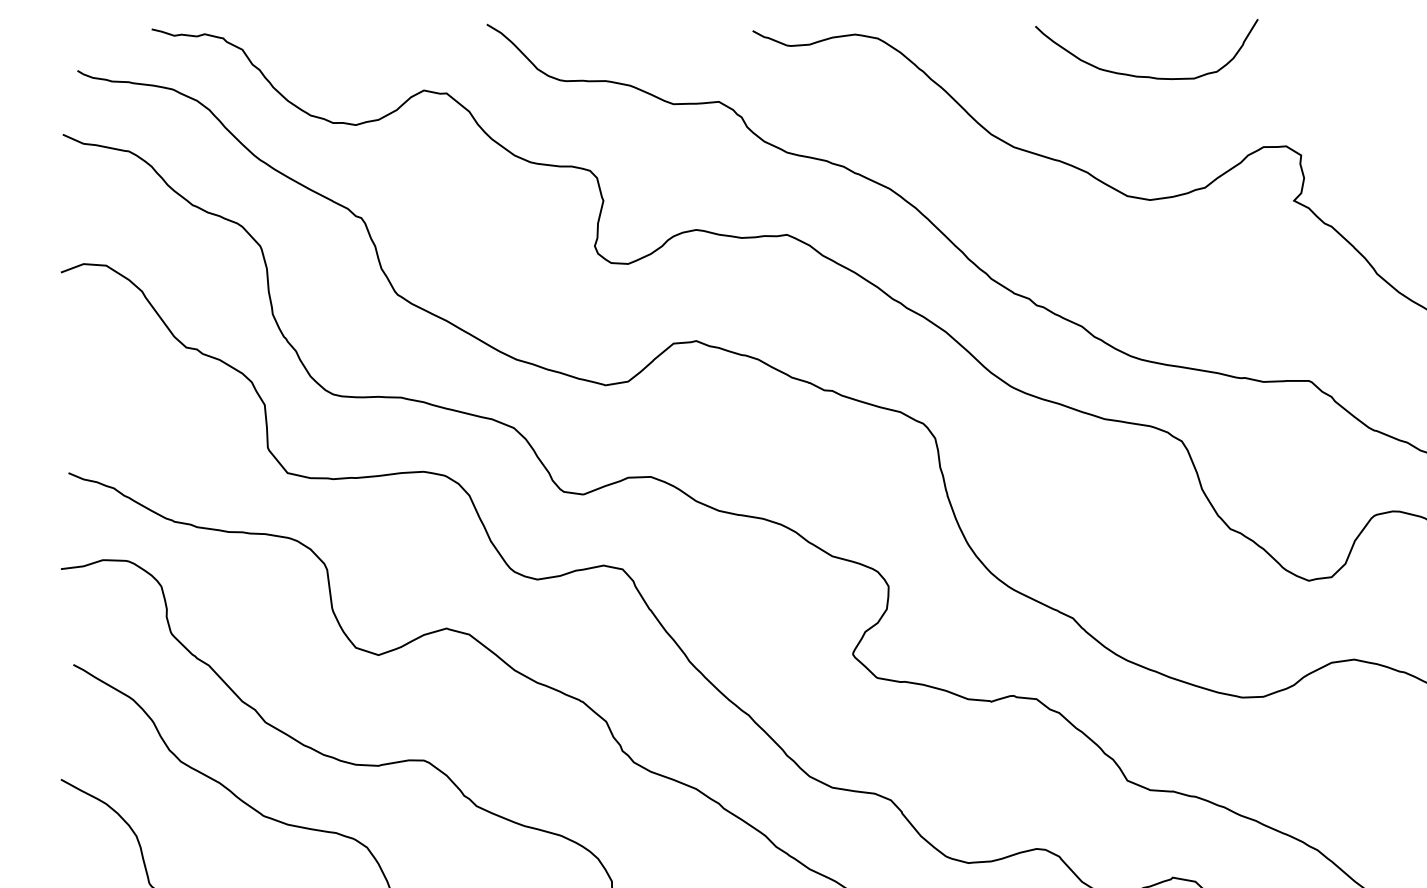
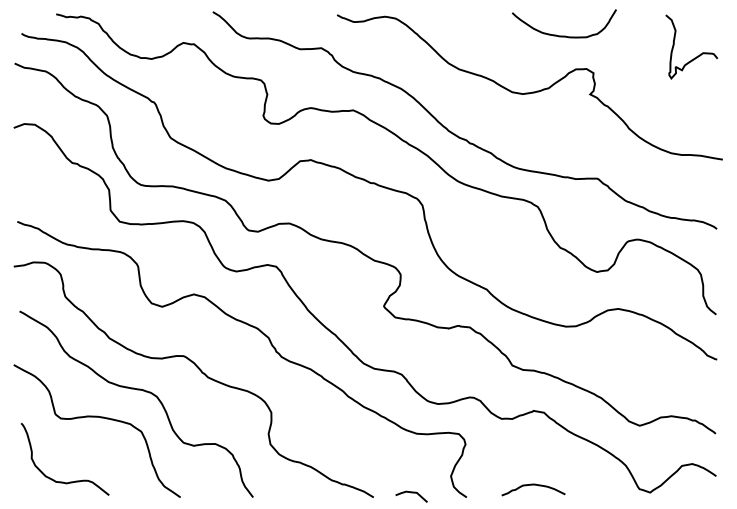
curve: (1147, 74) -> (564, 35), moved

